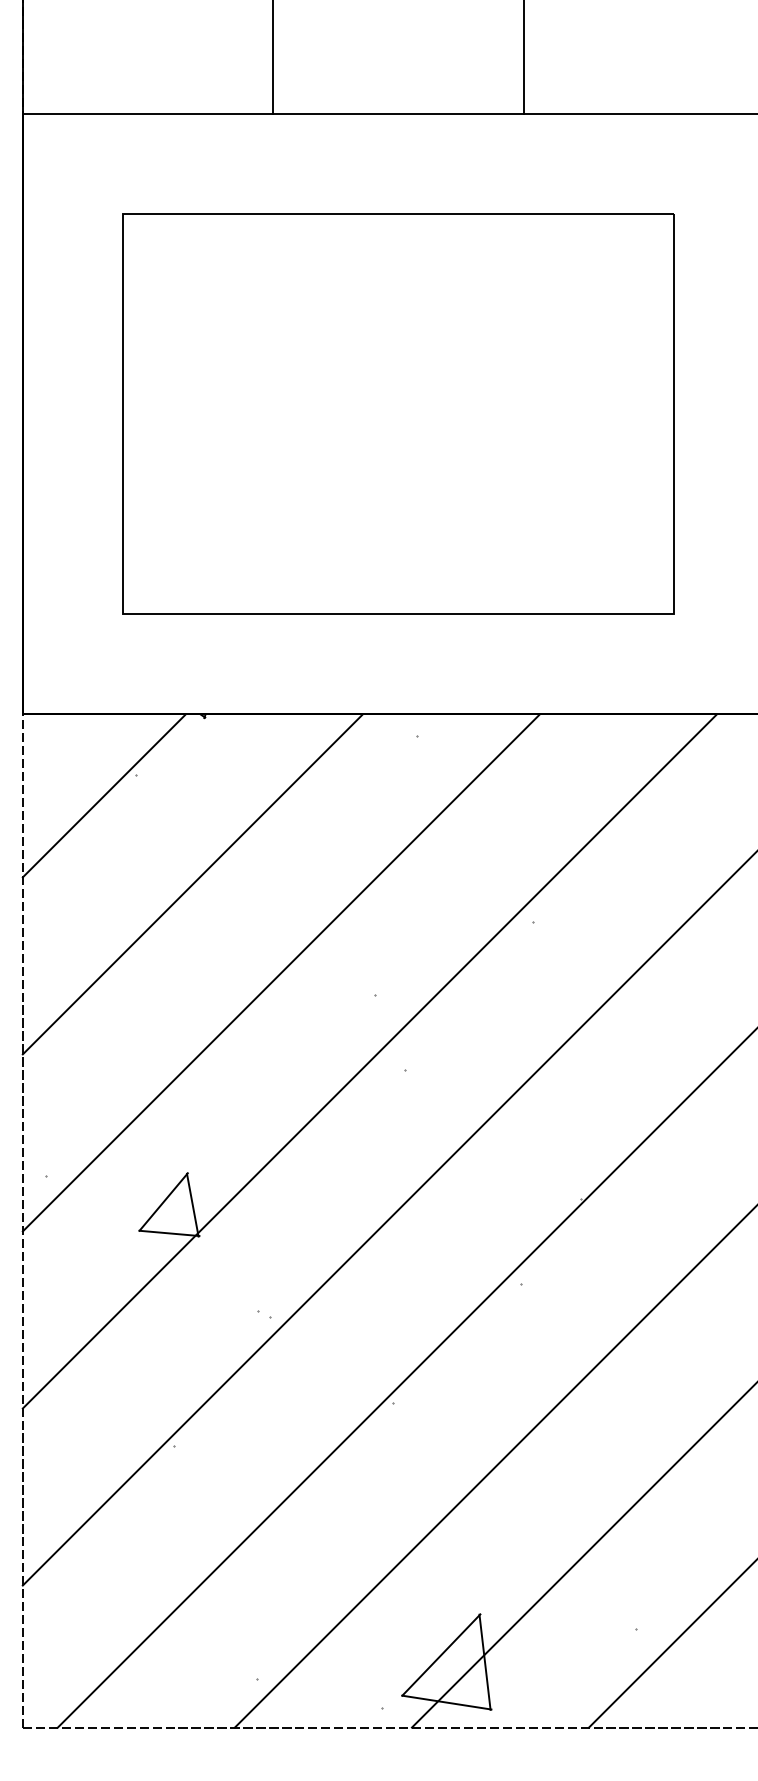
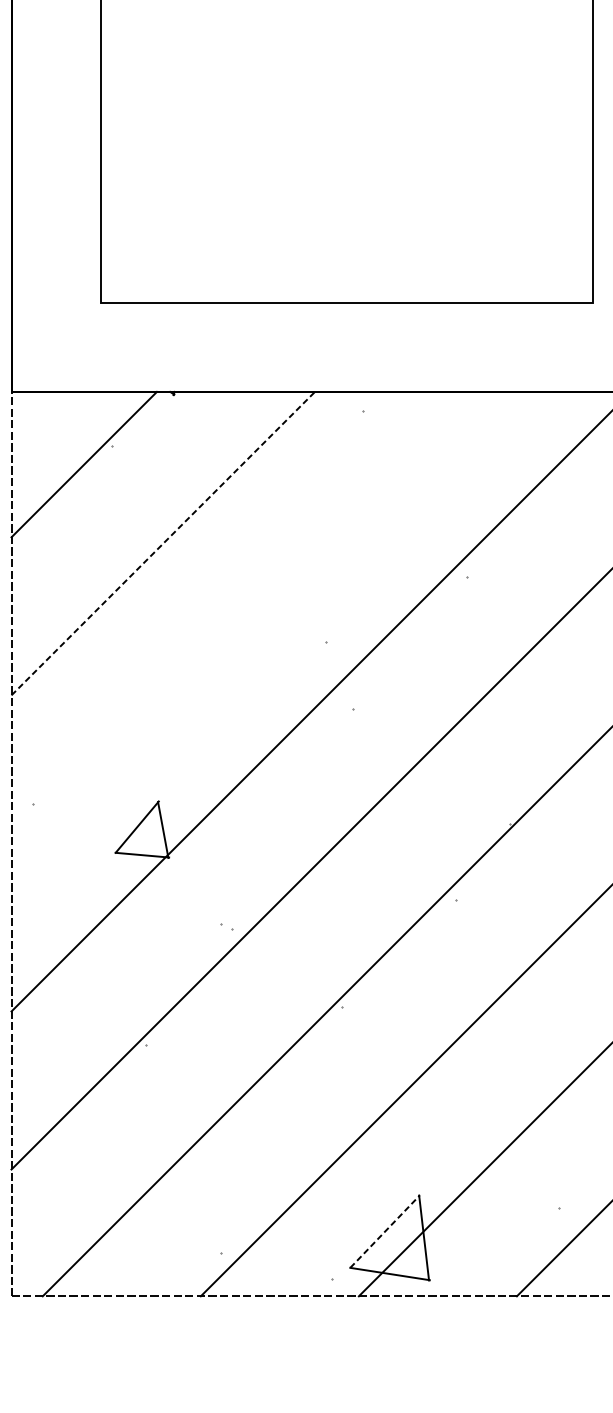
line: (193, 884) -> (163, 543), solid -> dashed
line: (280, 972) -> (241, 622), removed
line: (441, 1654) -> (385, 1231), solid -> dashed

